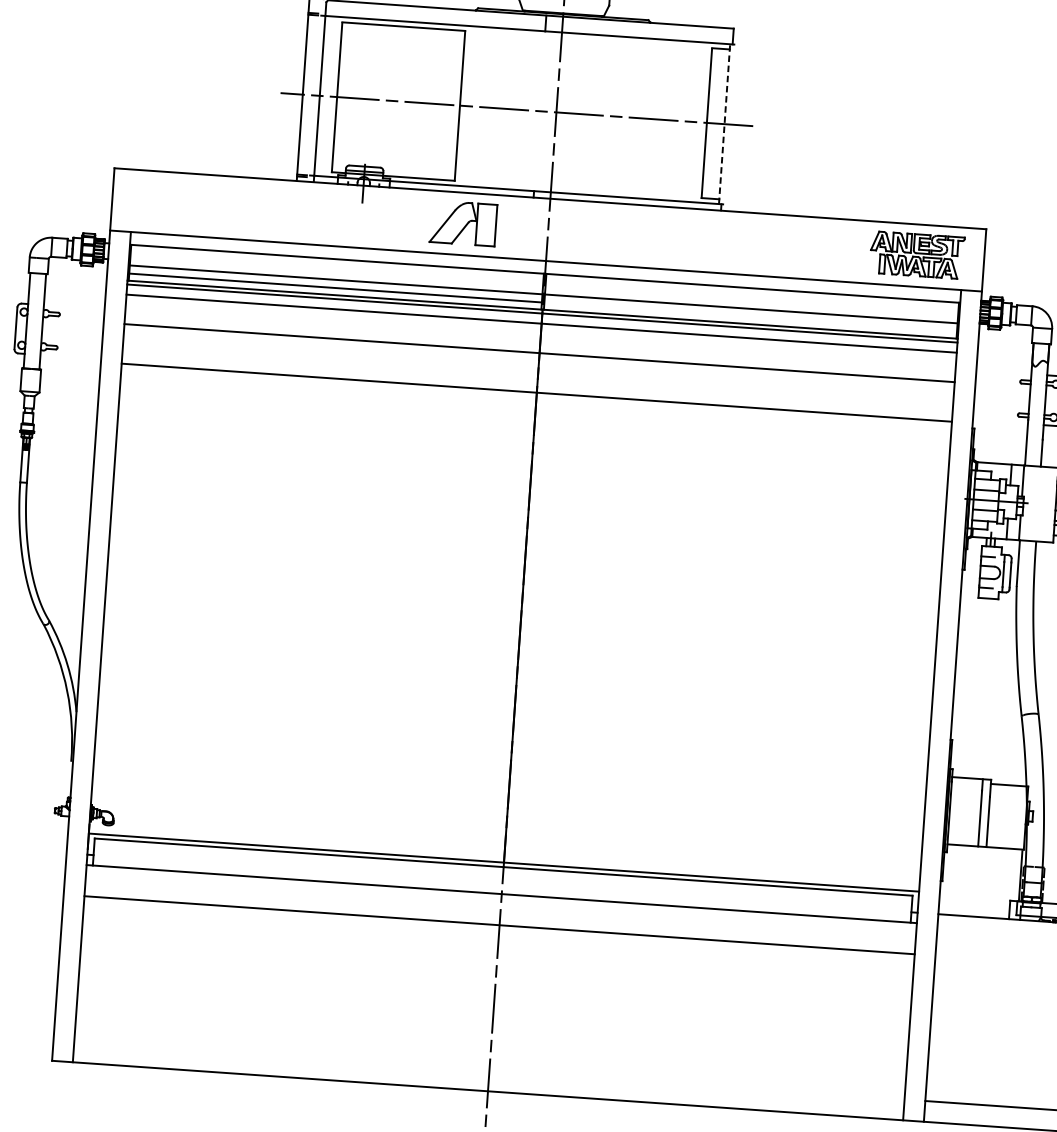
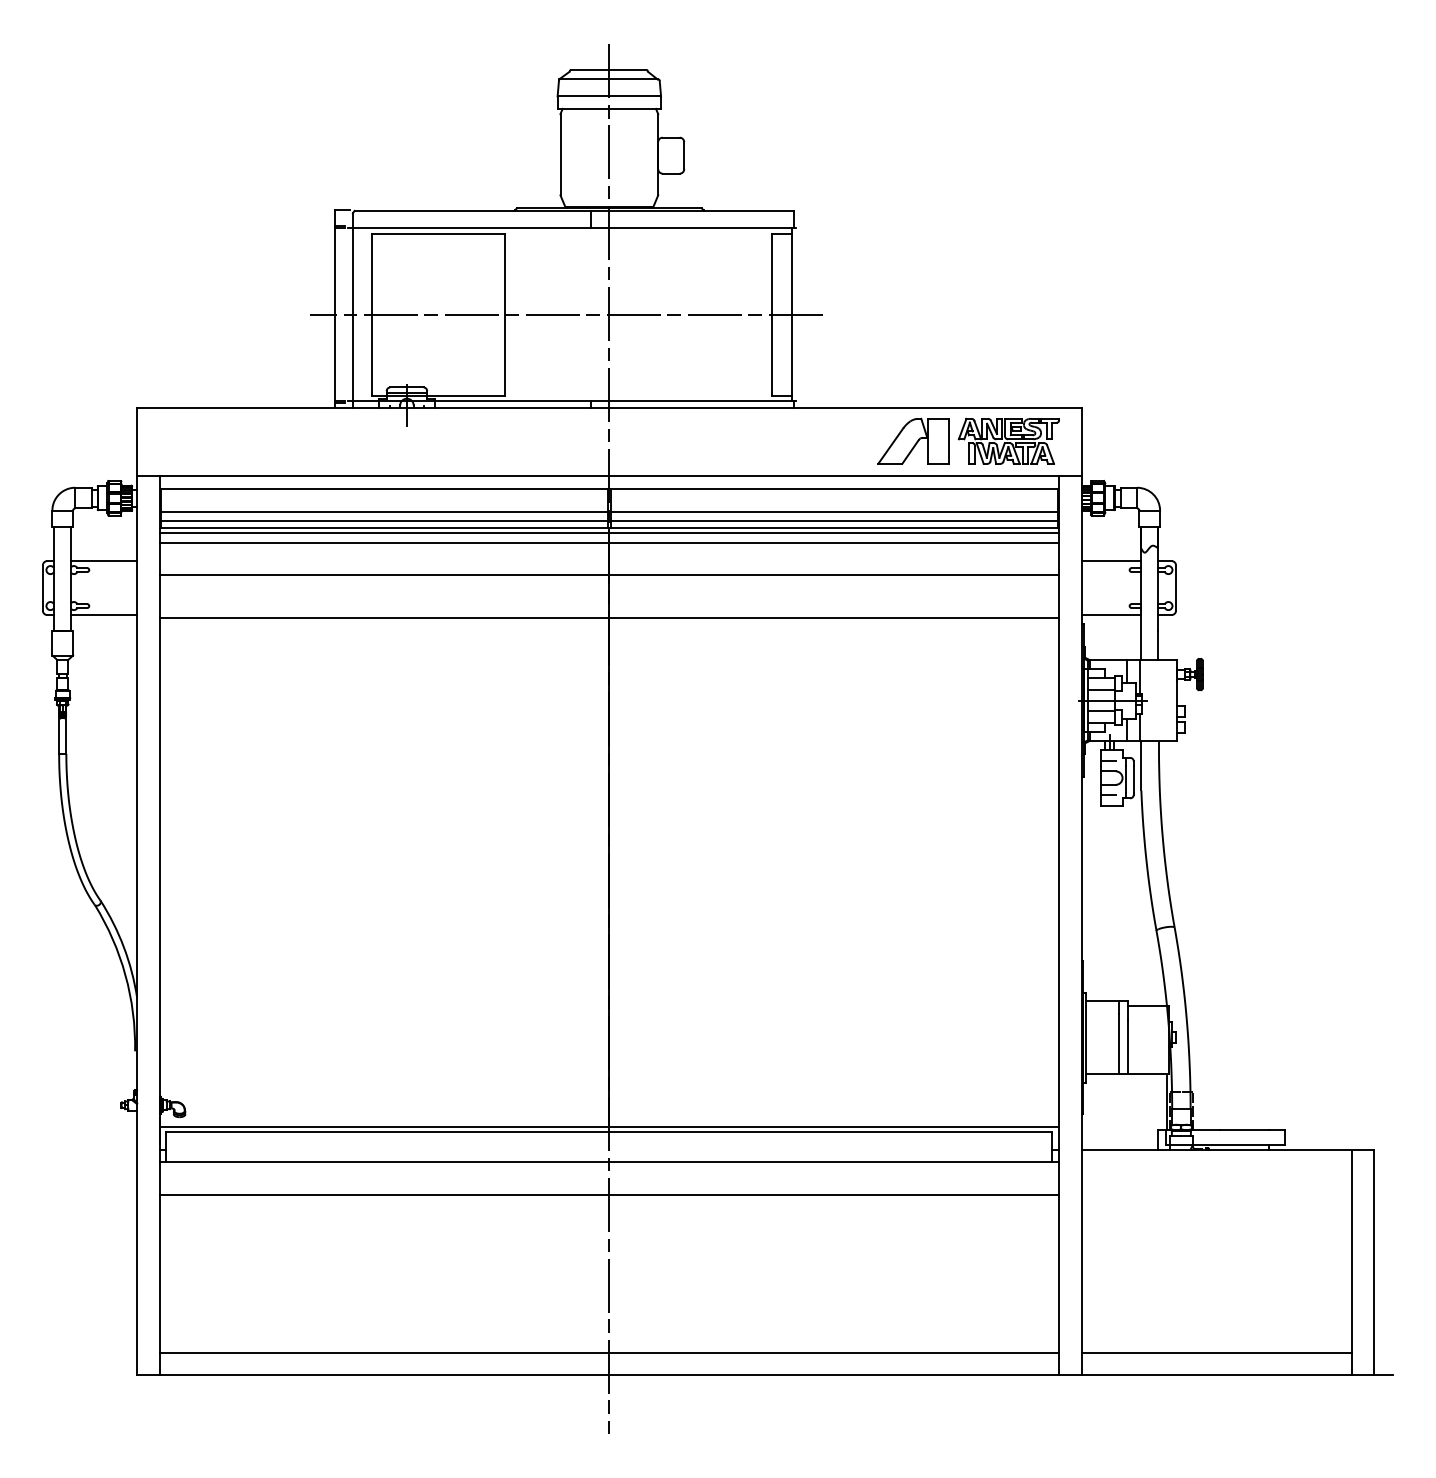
line: (724, 124) -> (791, 314), dashed -> solid
part: (463, 222) -> (913, 440), moved
line: (74, 307) -> (104, 561), added
line: (750, 316) -> (833, 520), added
line: (71, 357) -> (104, 615), added
line: (1003, 372) -> (1111, 561), added
line: (1000, 422) -> (1111, 615), added
line: (489, 1070) -> (609, 1352), added

